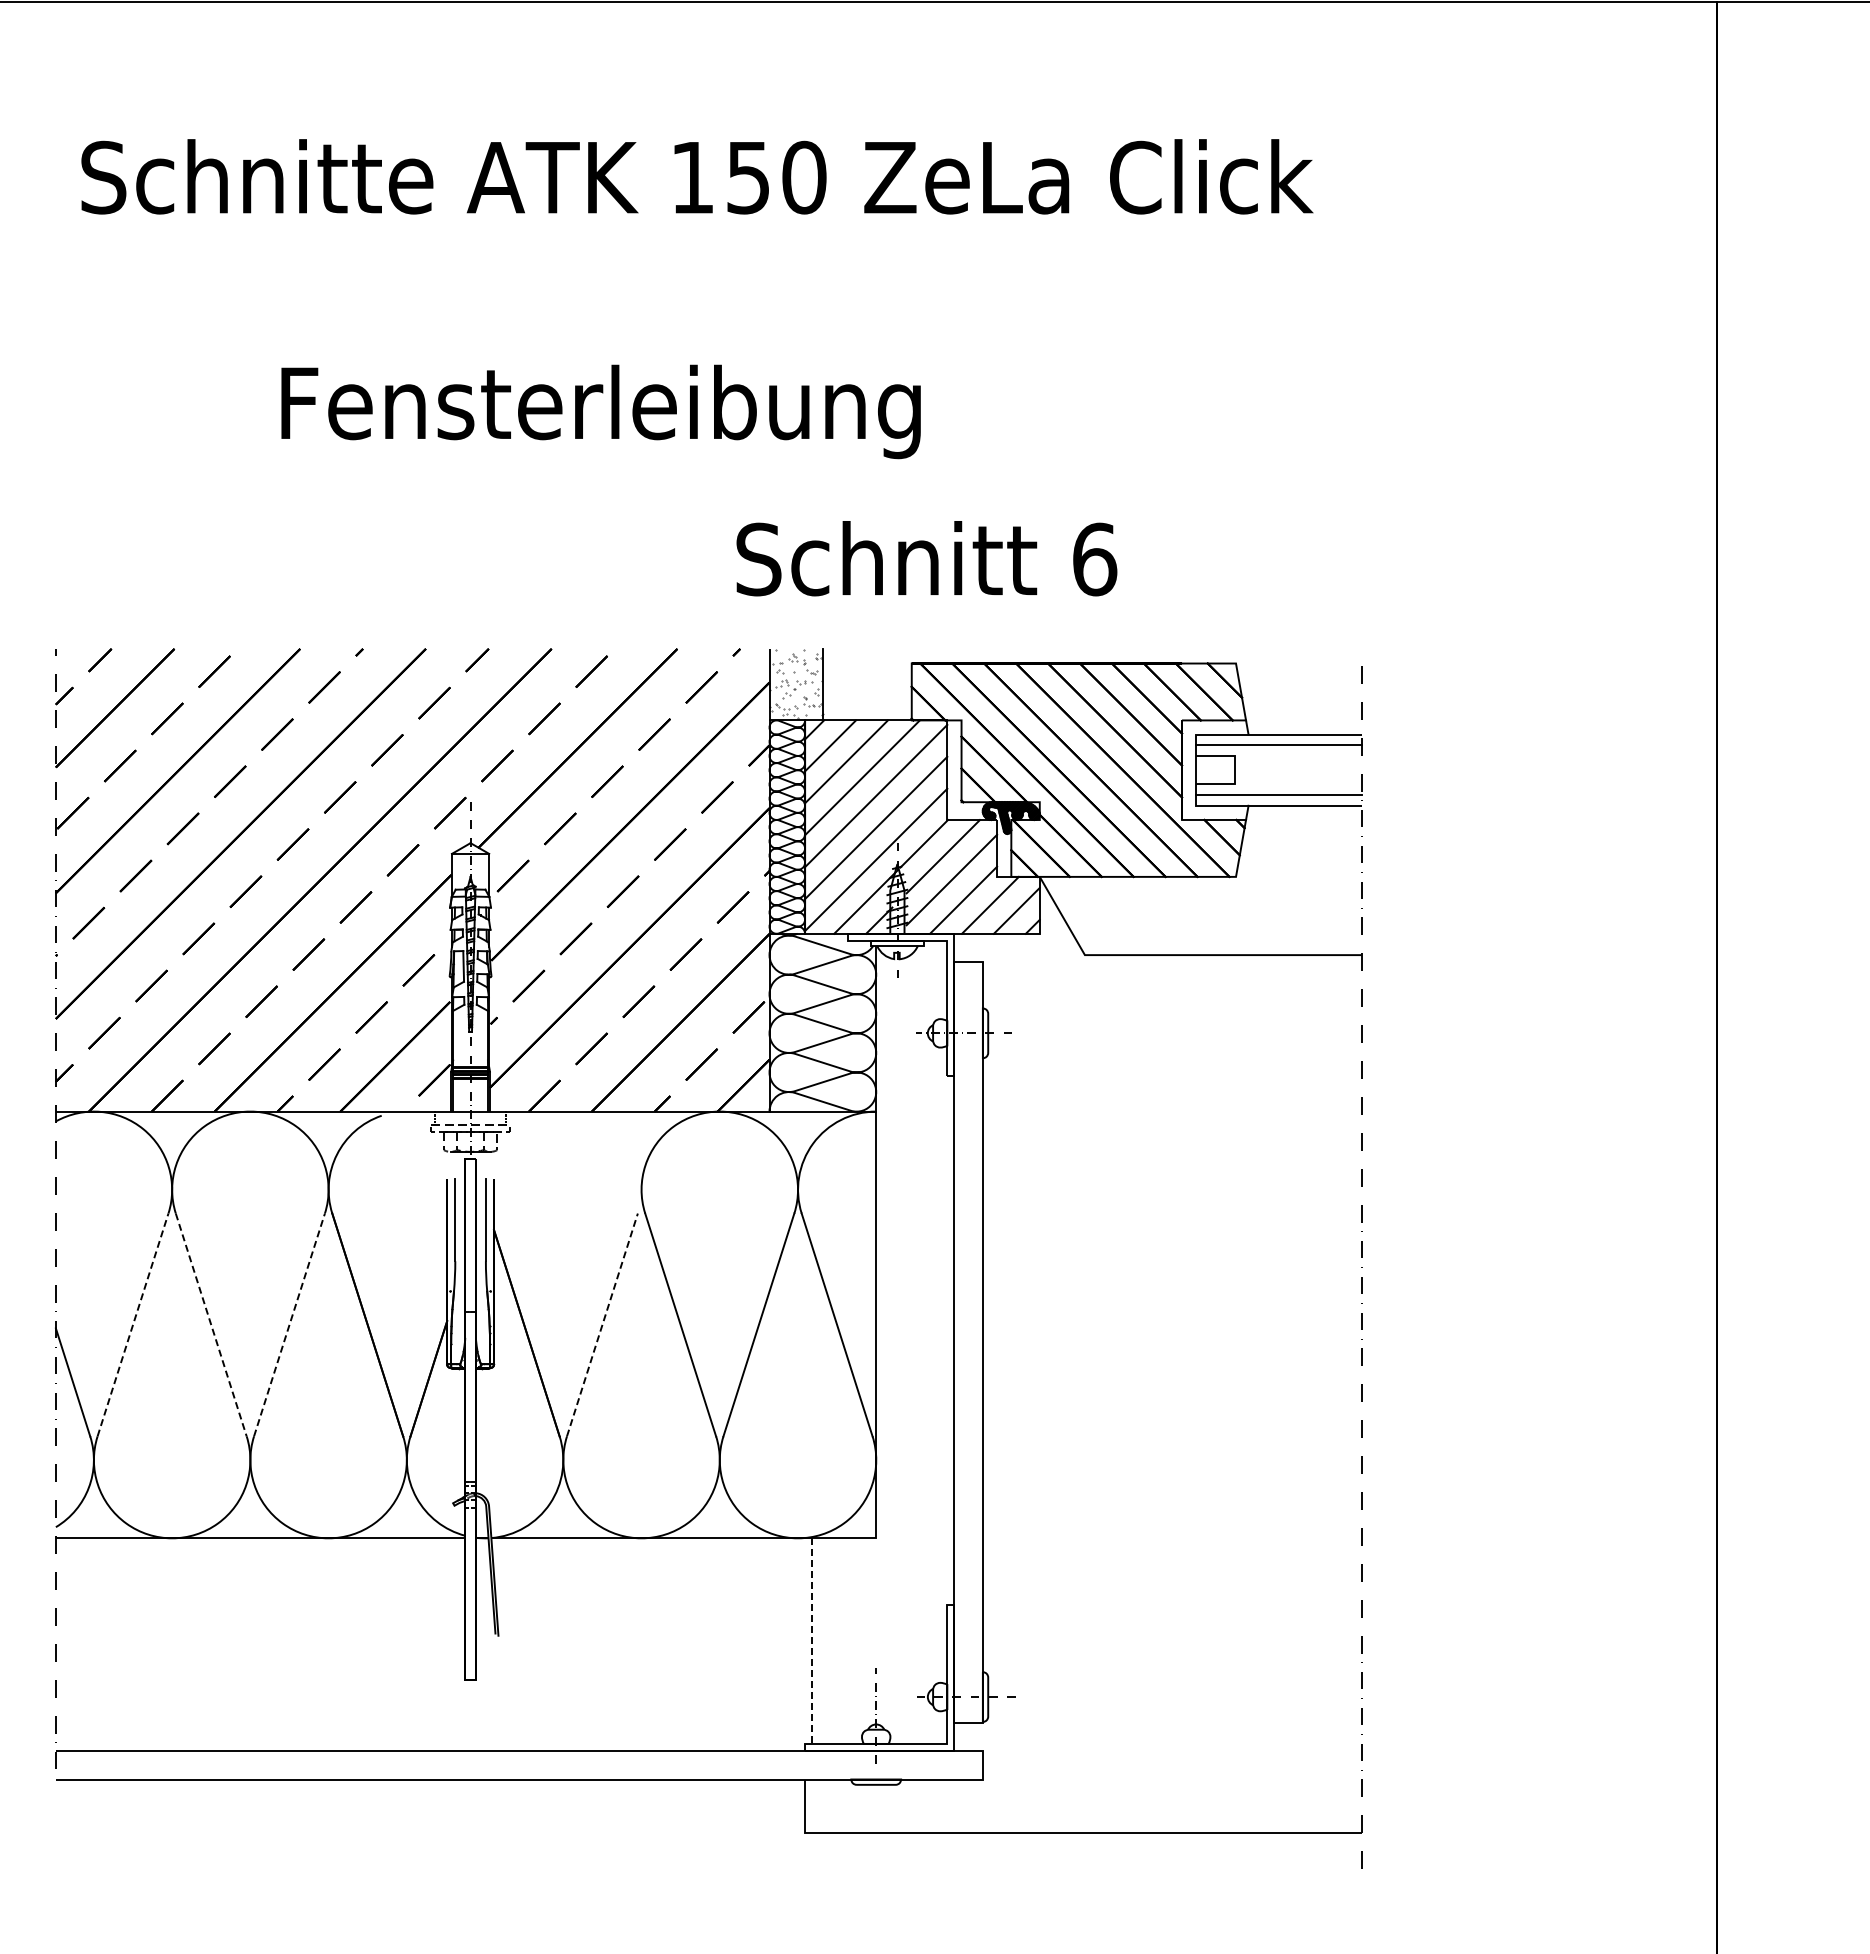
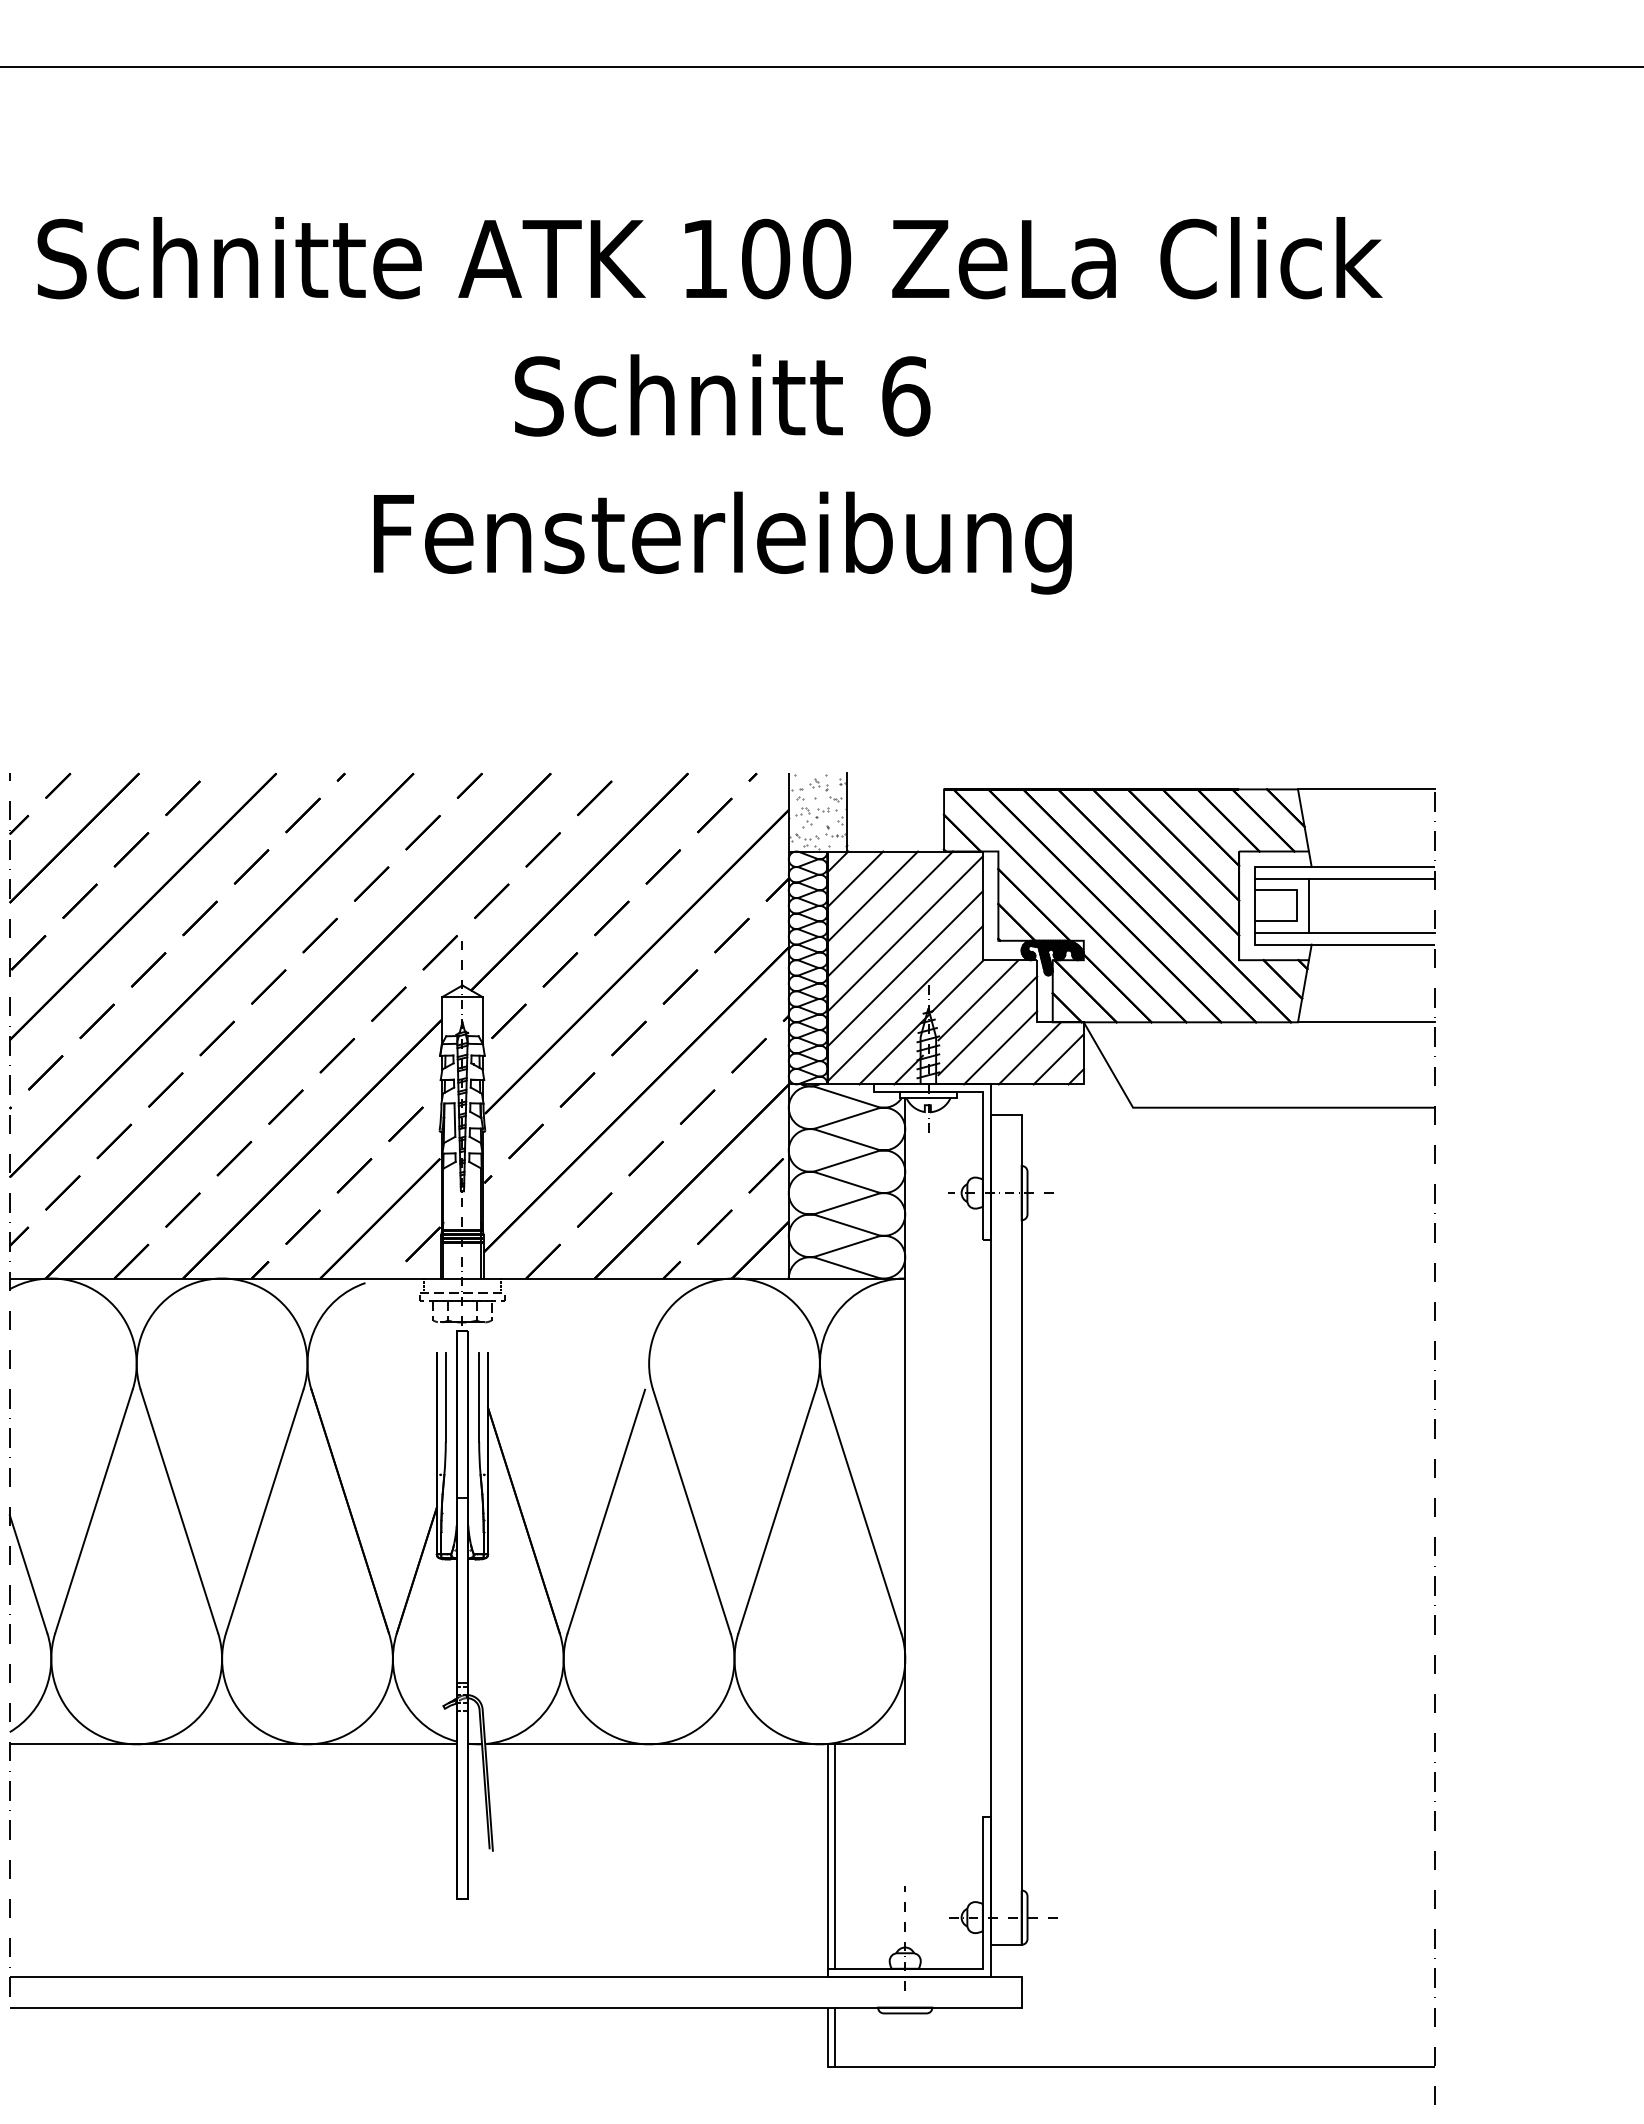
text: (748, 177) -> (765, 258), 150 -> 100
text: (600, 411) -> (722, 542), moved
text: (926, 558) -> (722, 395), moved
line: (1298, 663) -> (1366, 789), added
line: (1246, 770) -> (1309, 906), added
line: (1298, 876) -> (1366, 1021), added
line: (133, 1324) -> (94, 1510), dashed -> solid
line: (211, 1324) -> (179, 1510), dashed -> solid
line: (289, 1324) -> (264, 1510), dashed -> solid
line: (602, 1324) -> (606, 1510), dashed -> solid
line: (812, 1641) -> (835, 1856), dashed -> solid
line: (805, 1644) -> (828, 1860), added
line: (812, 1806) -> (835, 2037), added

